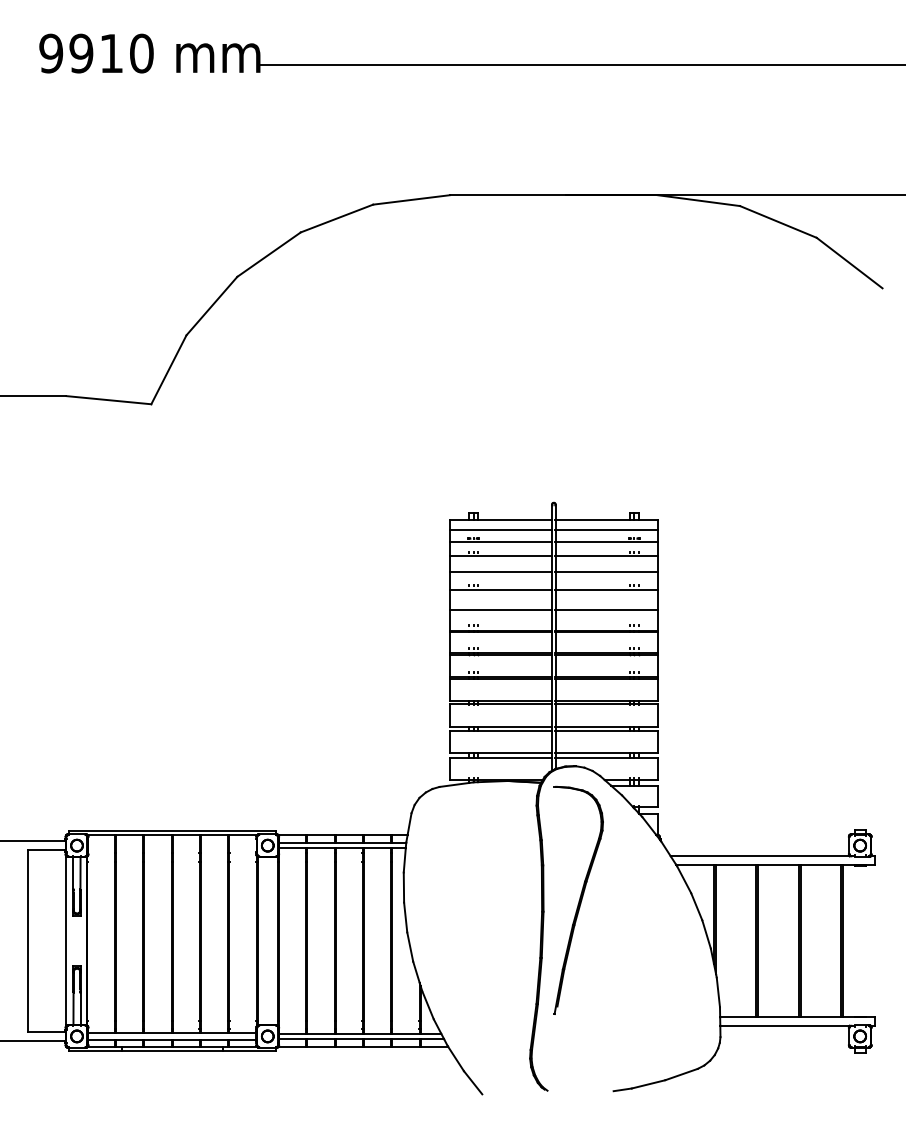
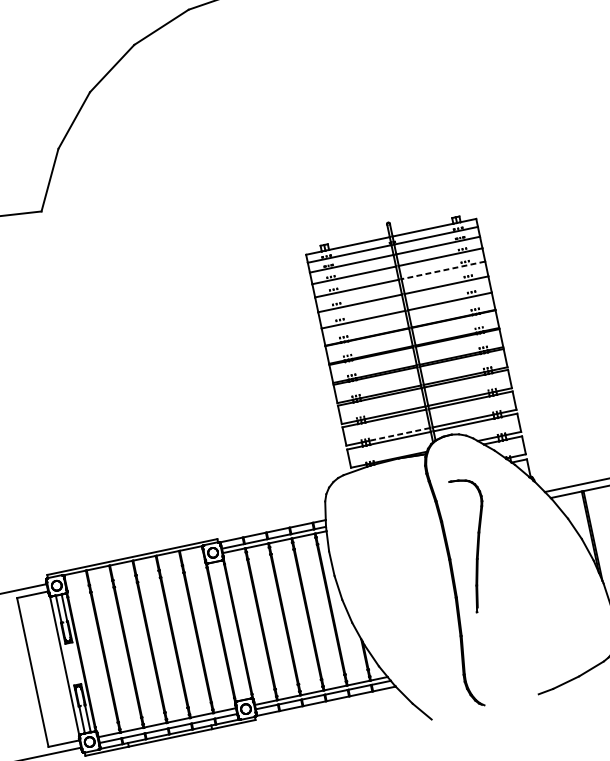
line: (606, 572) -> (443, 270), solid -> dashed
line: (514, 753) -> (399, 434), solid -> dashed
part: (578, 900) -> (477, 544), size x0.7

